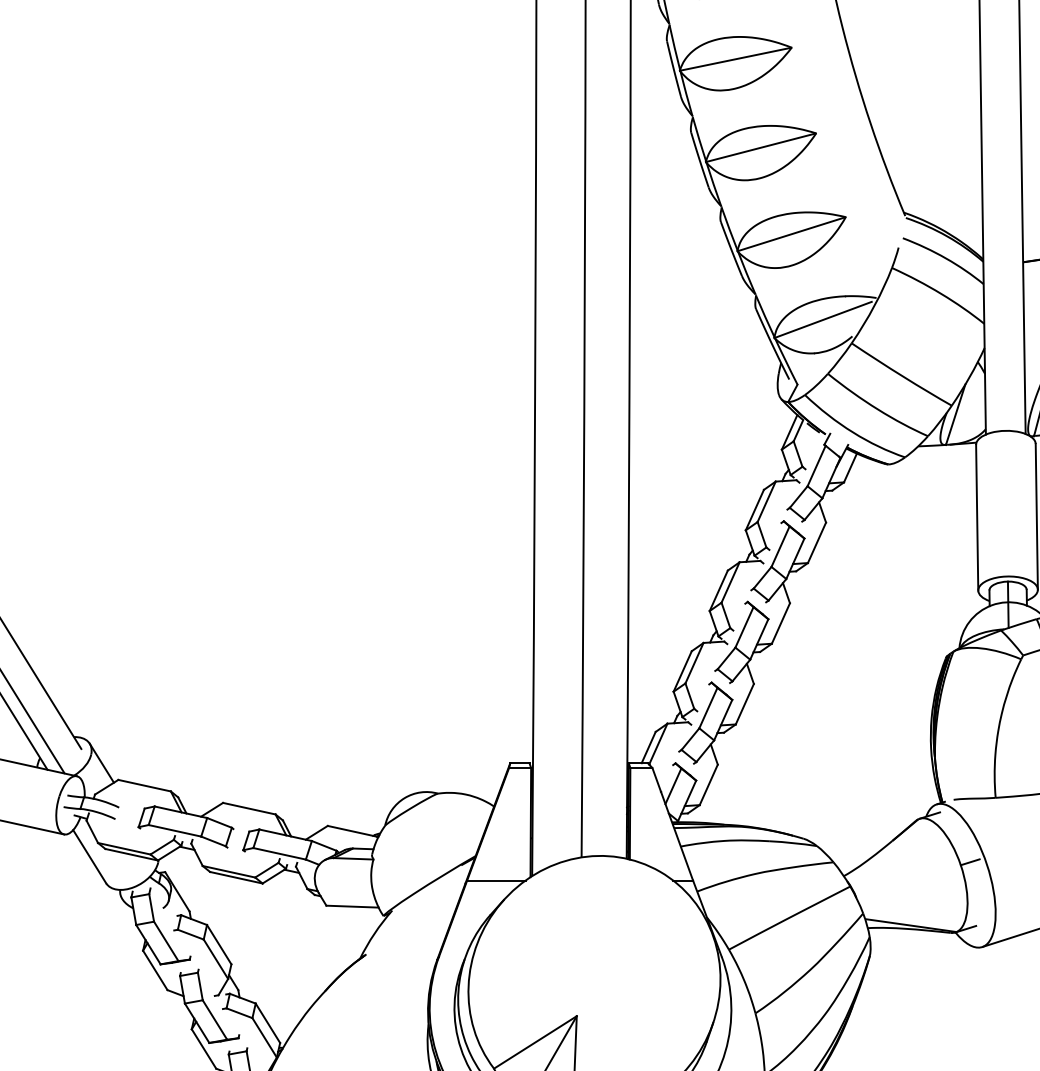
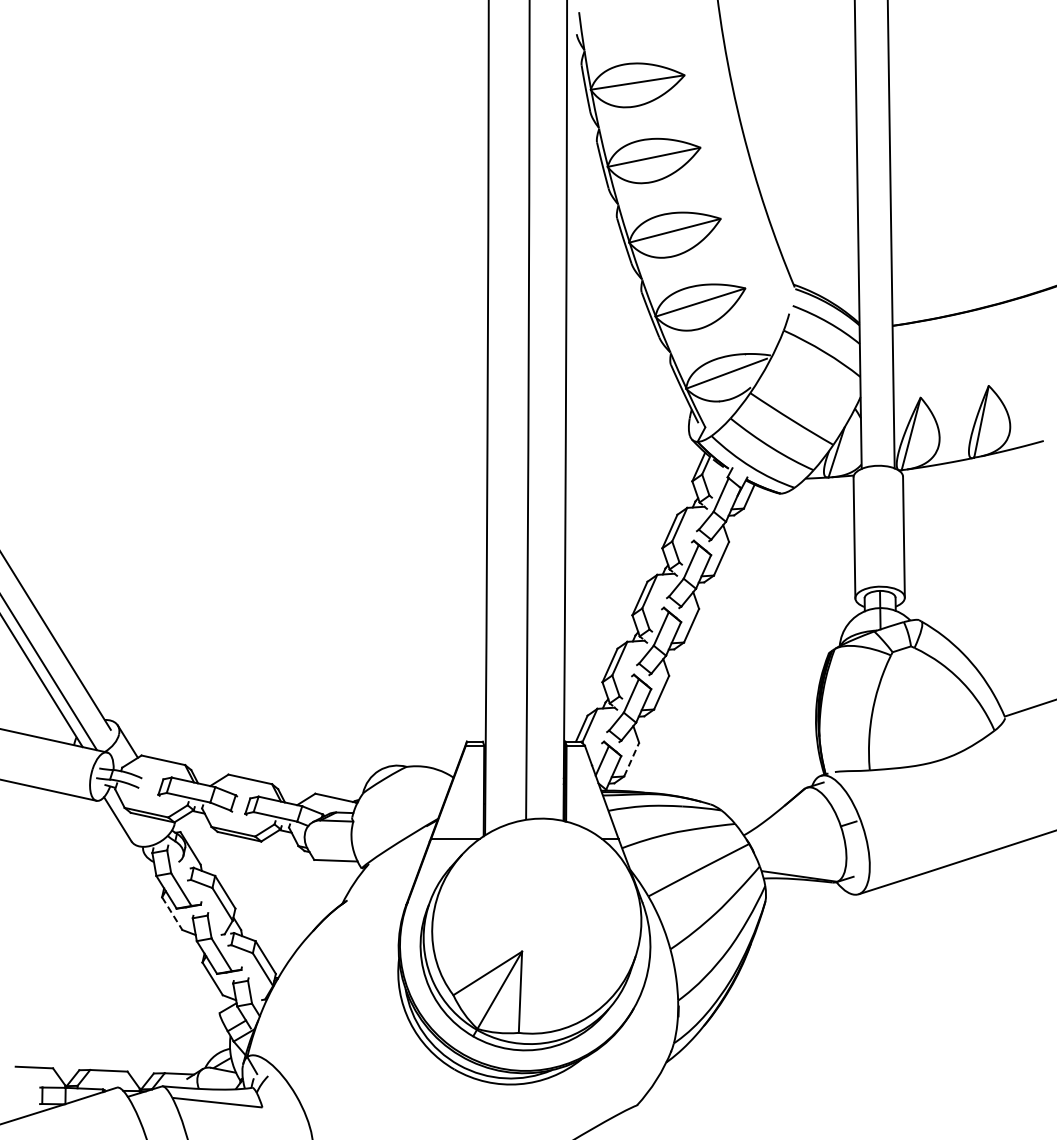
line: (708, 784) -> (631, 759), solid -> dashed
line: (155, 971) -> (172, 914), solid -> dashed

